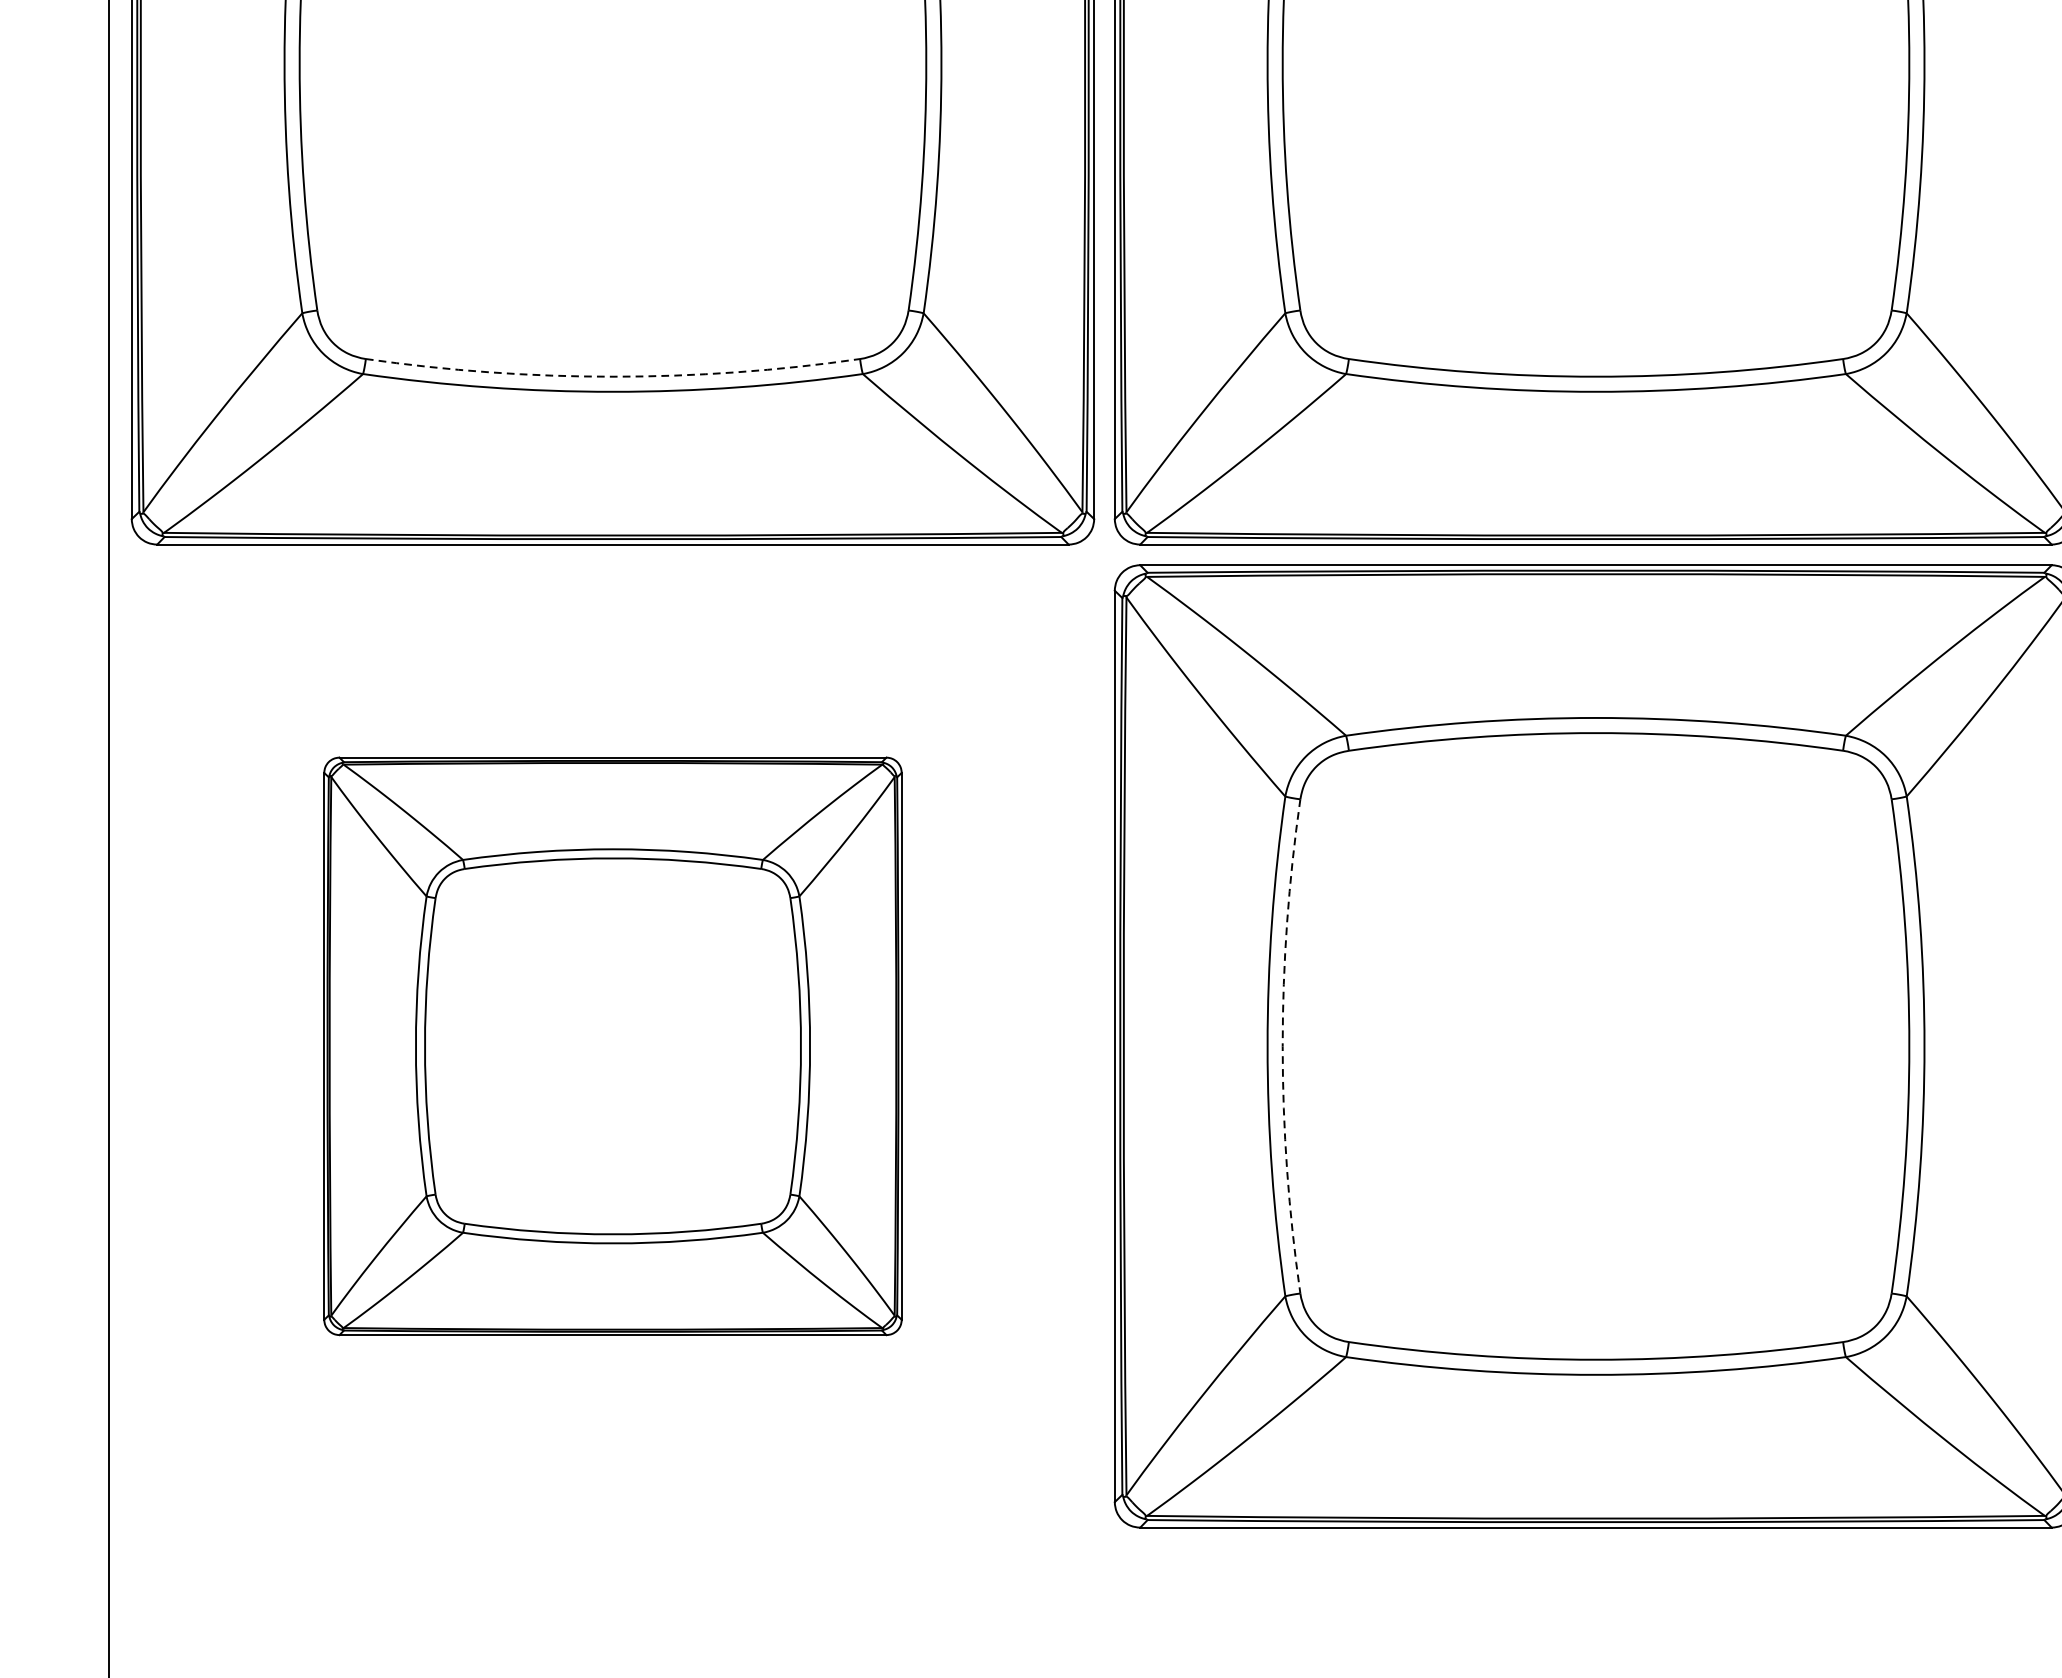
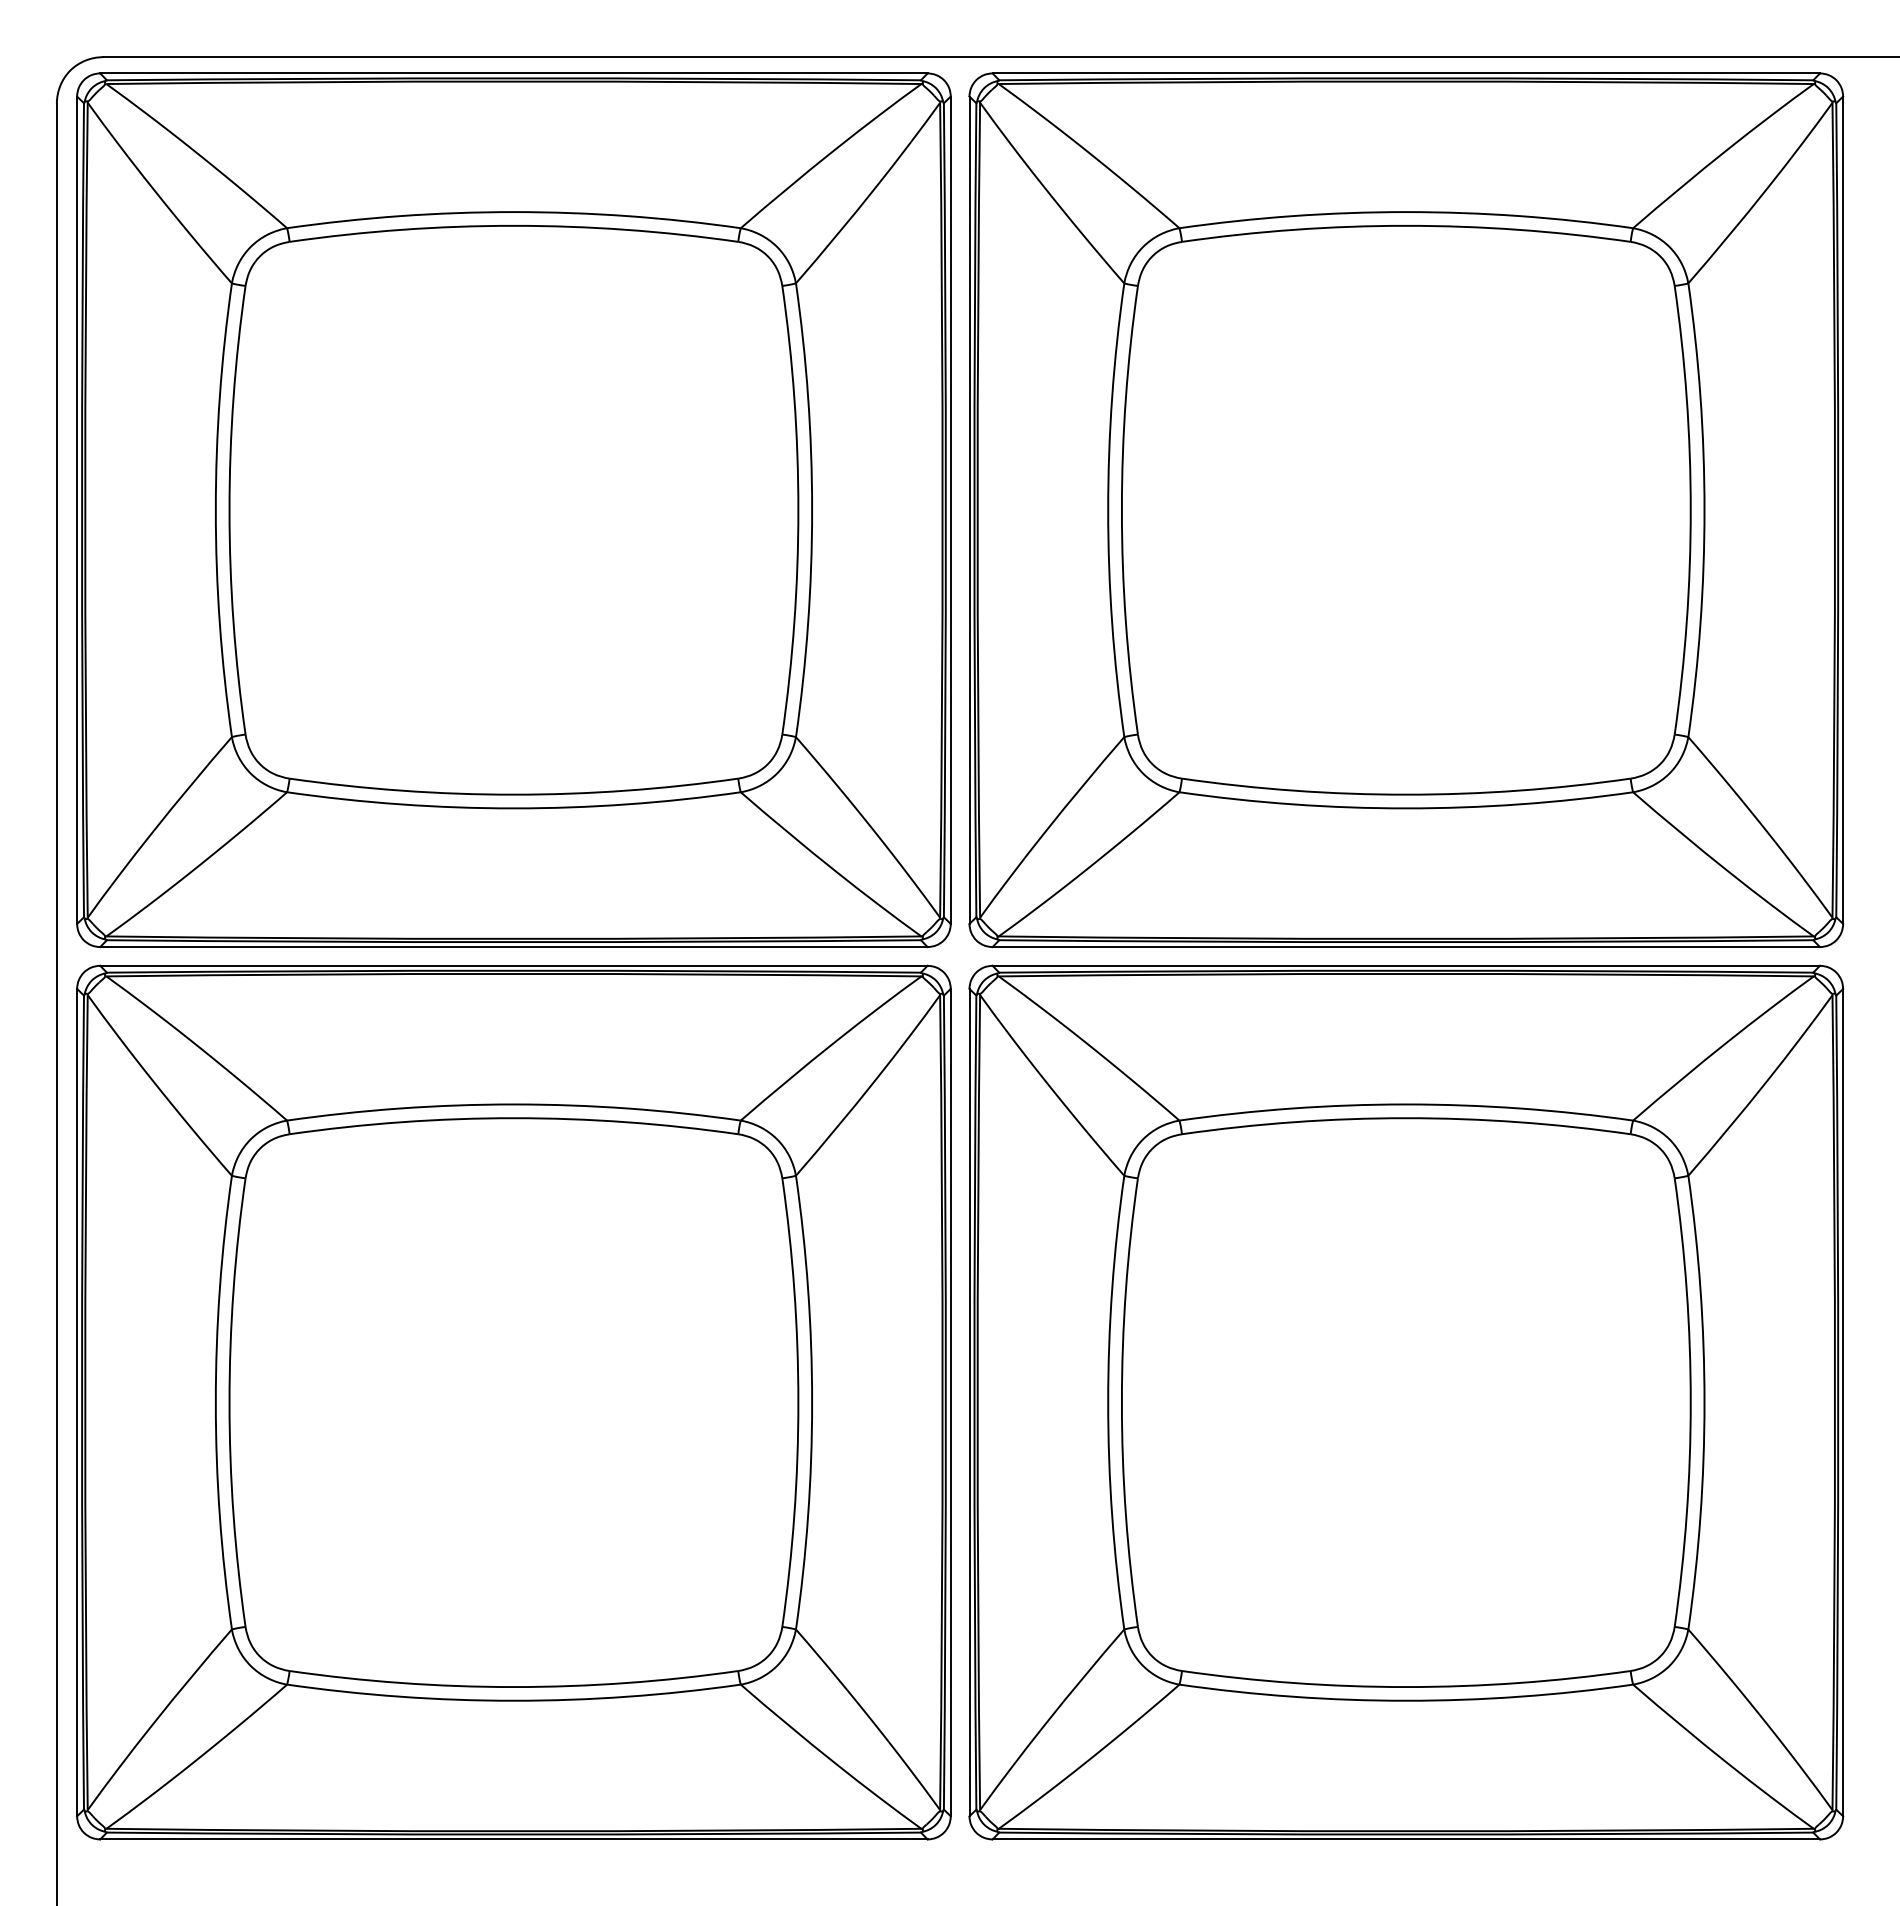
arc: (612, 376) -> (513, 794), dashed -> solid
part: (612, 1046) -> (513, 1402), size x1.67
arc: (1282, 1046) -> (1121, 1402), dashed -> solid

